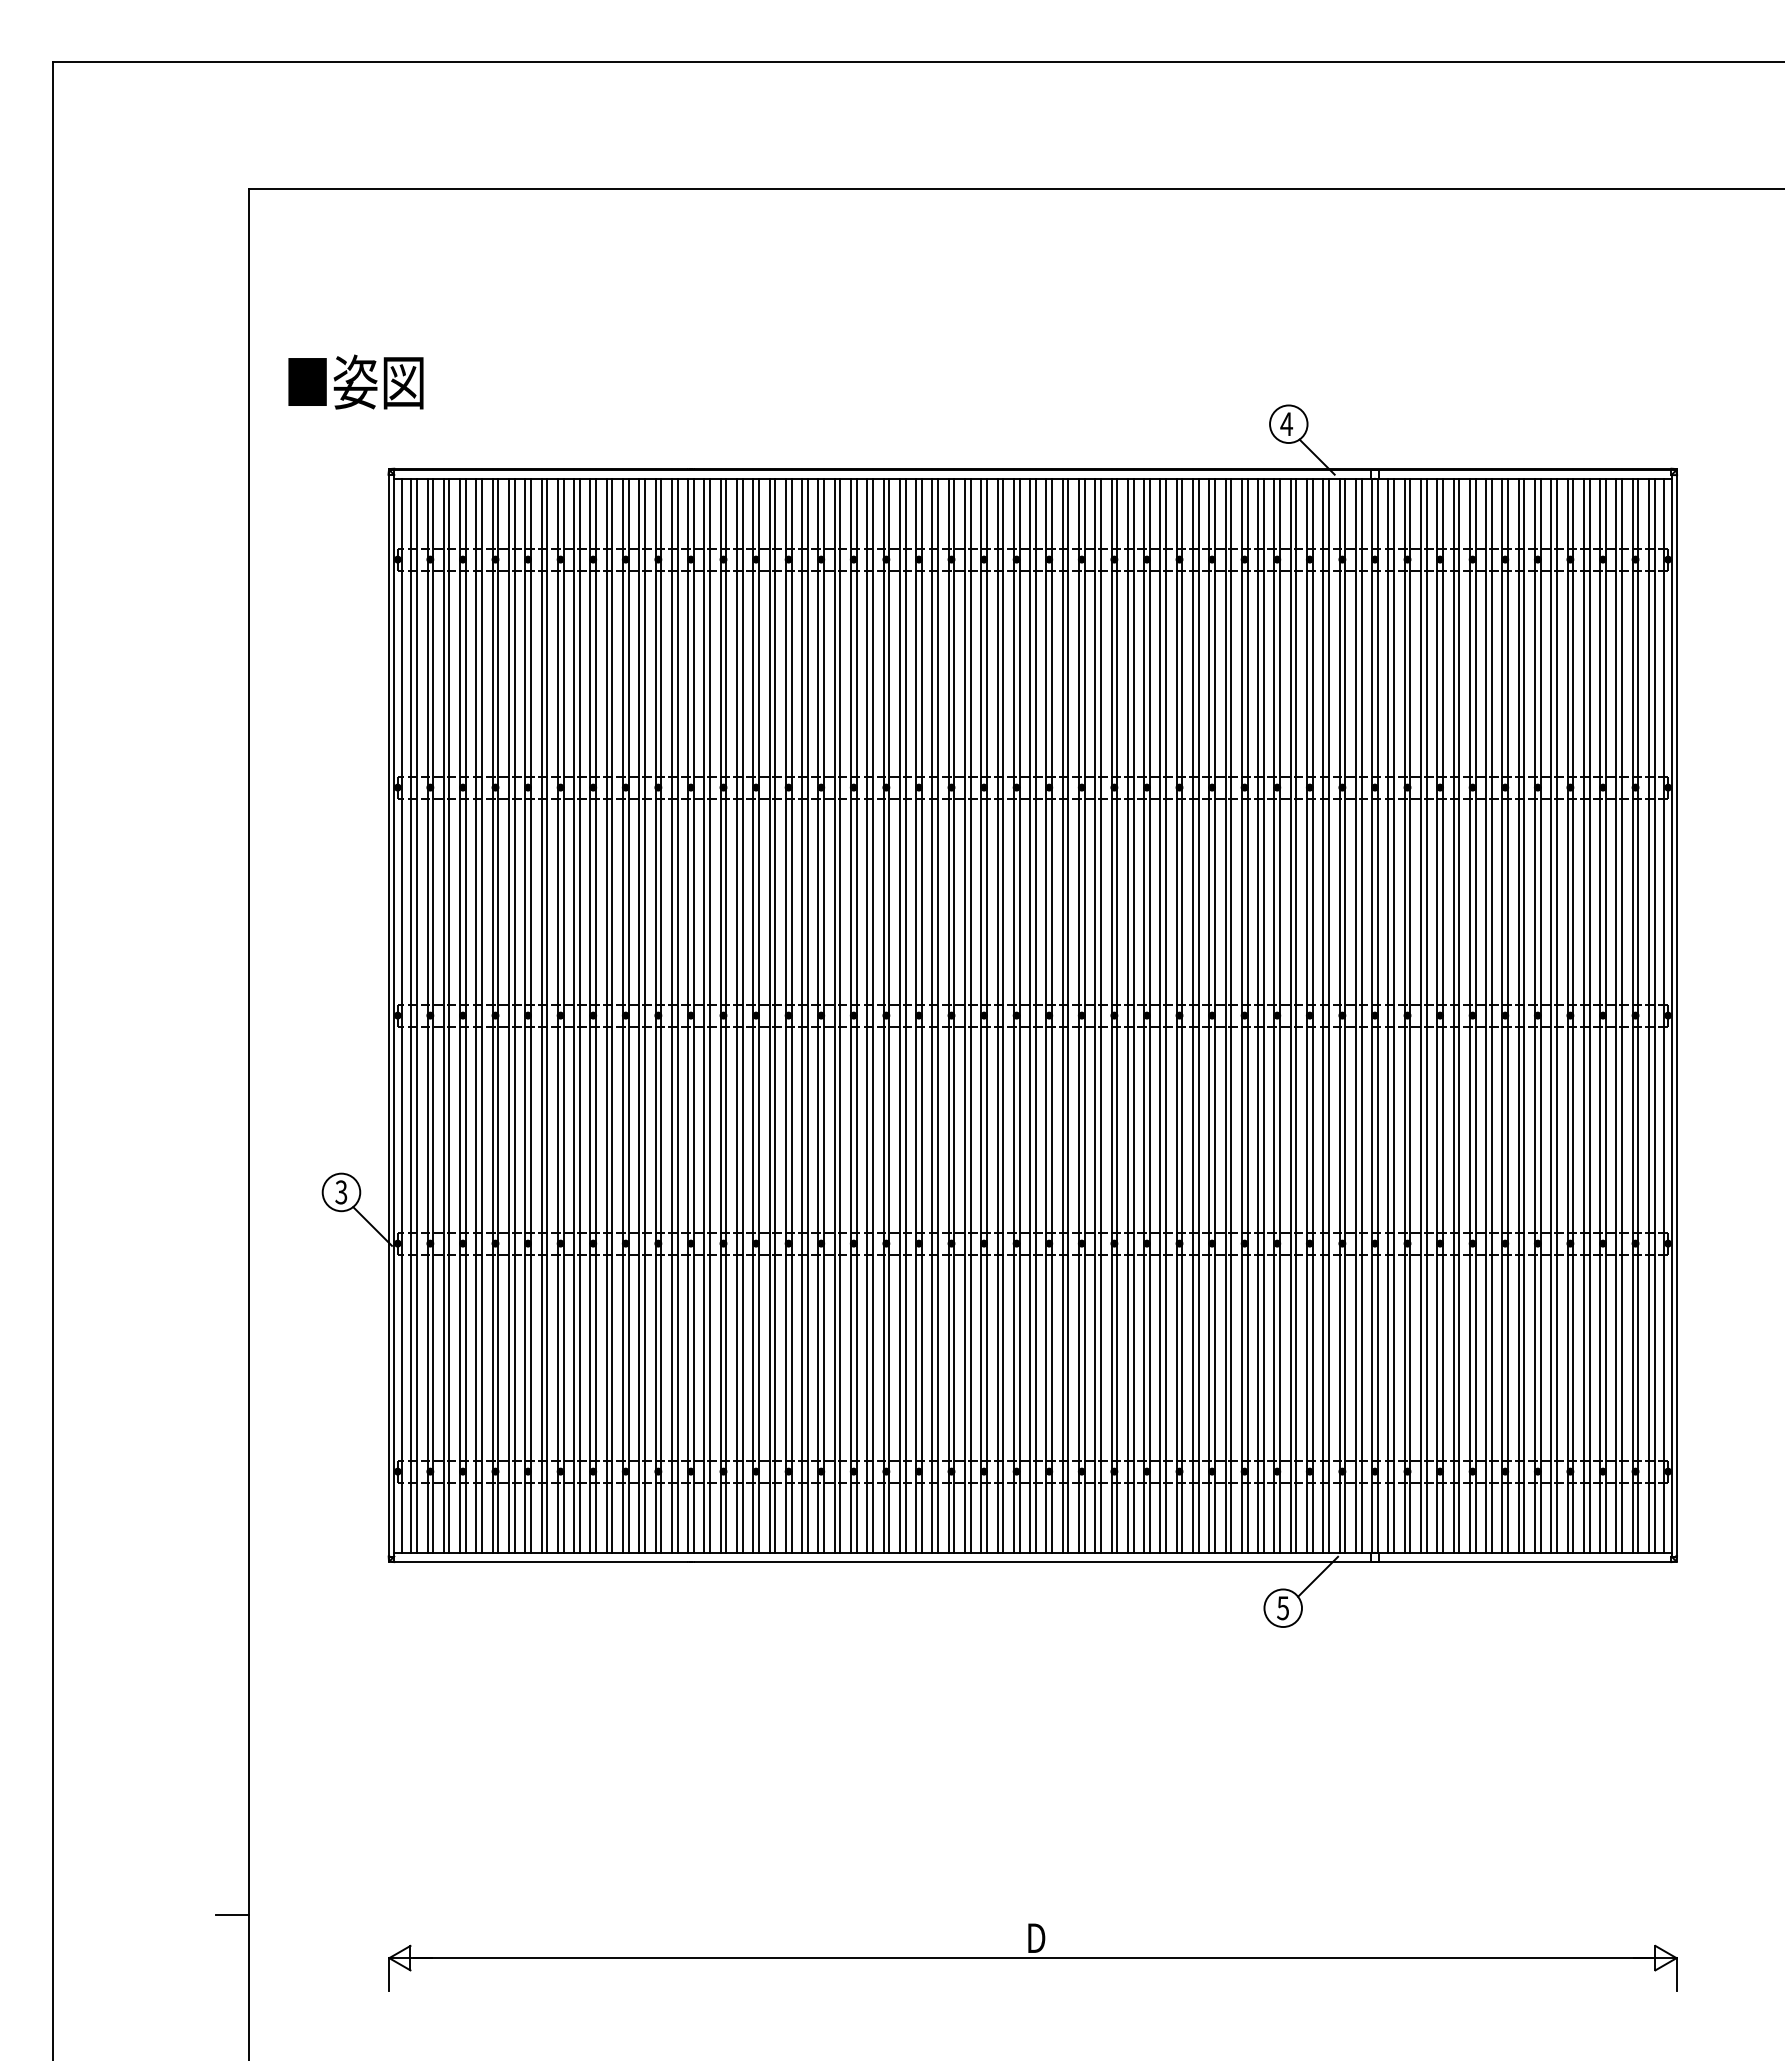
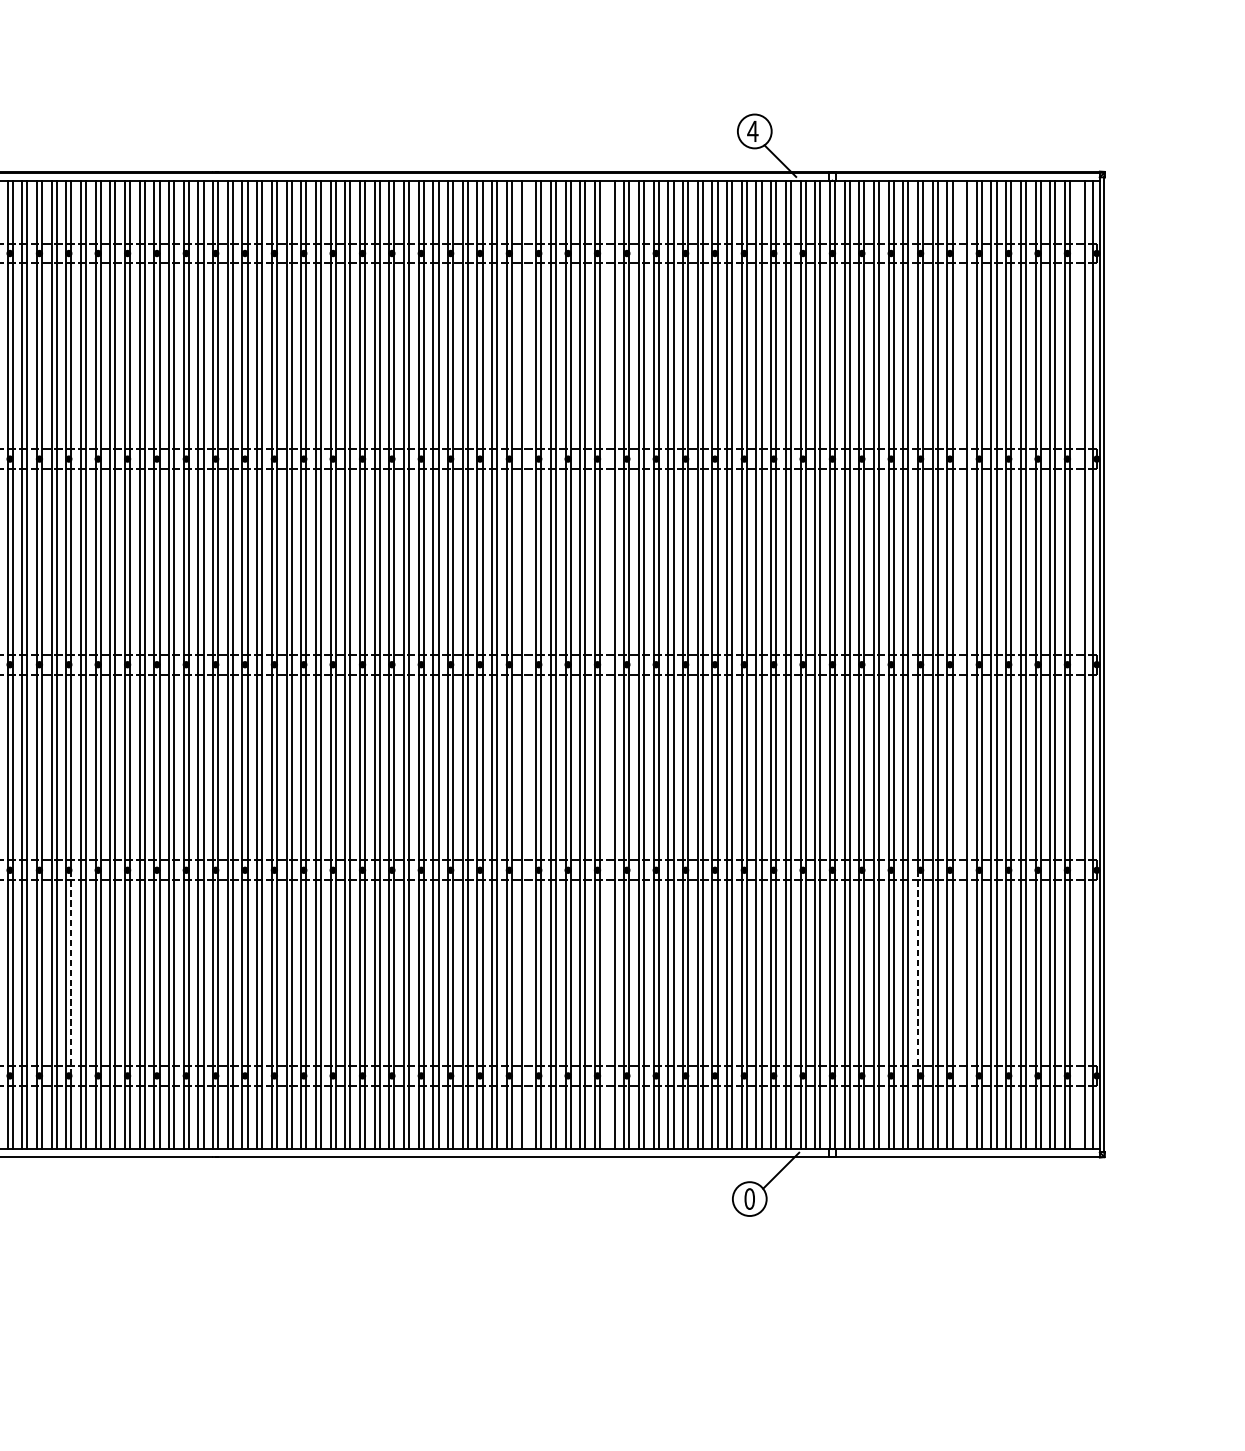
line: (1035, 1015) -> (526, 664), removed
line: (1127, 1015) -> (609, 664), removed
line: (1518, 1015) -> (961, 664), removed
line: (1648, 1015) -> (1079, 664), removed
line: (530, 1357) -> (71, 972), solid -> dashed
line: (1469, 1357) -> (917, 972), solid -> dashed
text: (1282, 1608) -> (749, 1199), 5 -> 0

